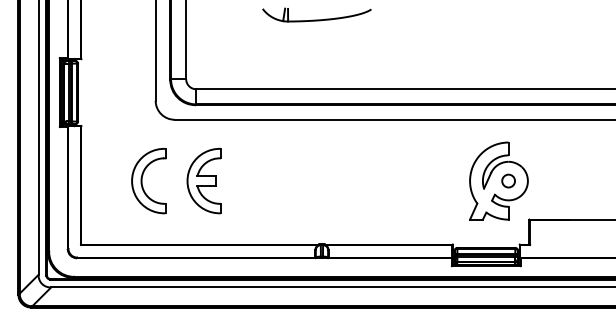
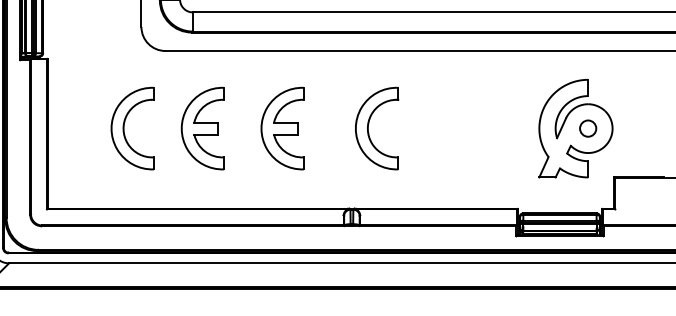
part: (341, 180) -> (376, 127), added
part: (266, 181) -> (281, 129), added

